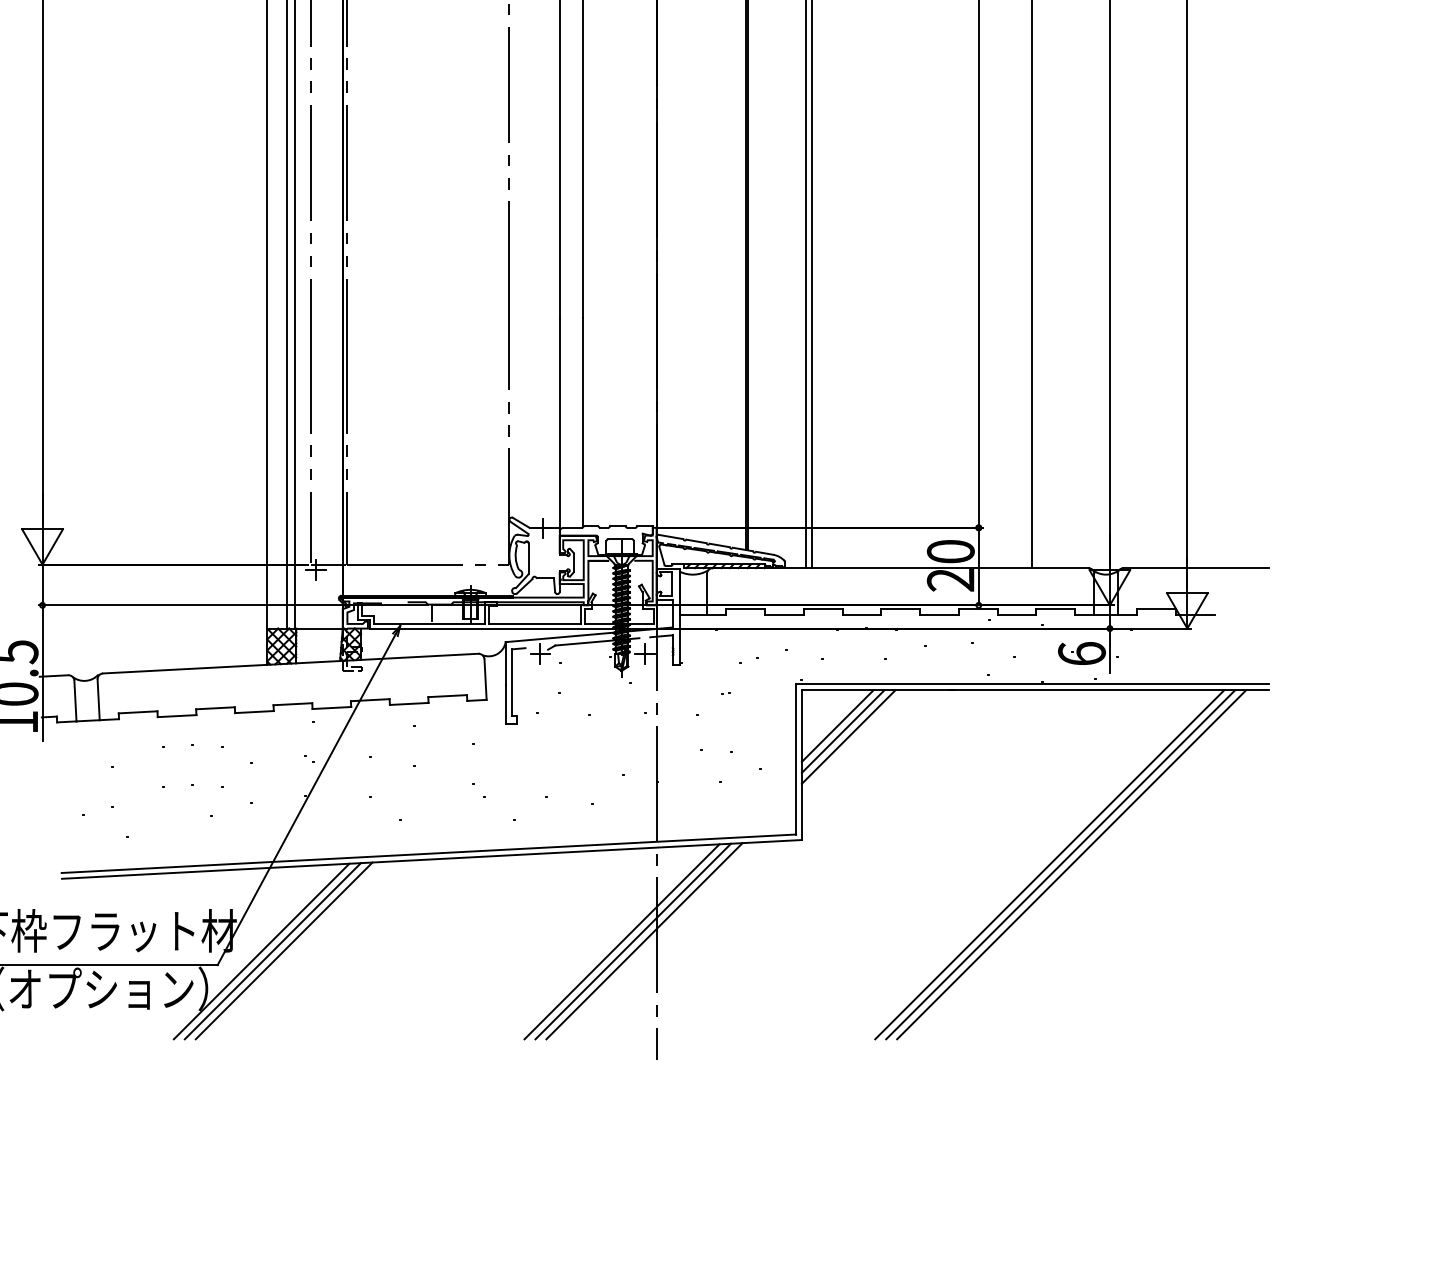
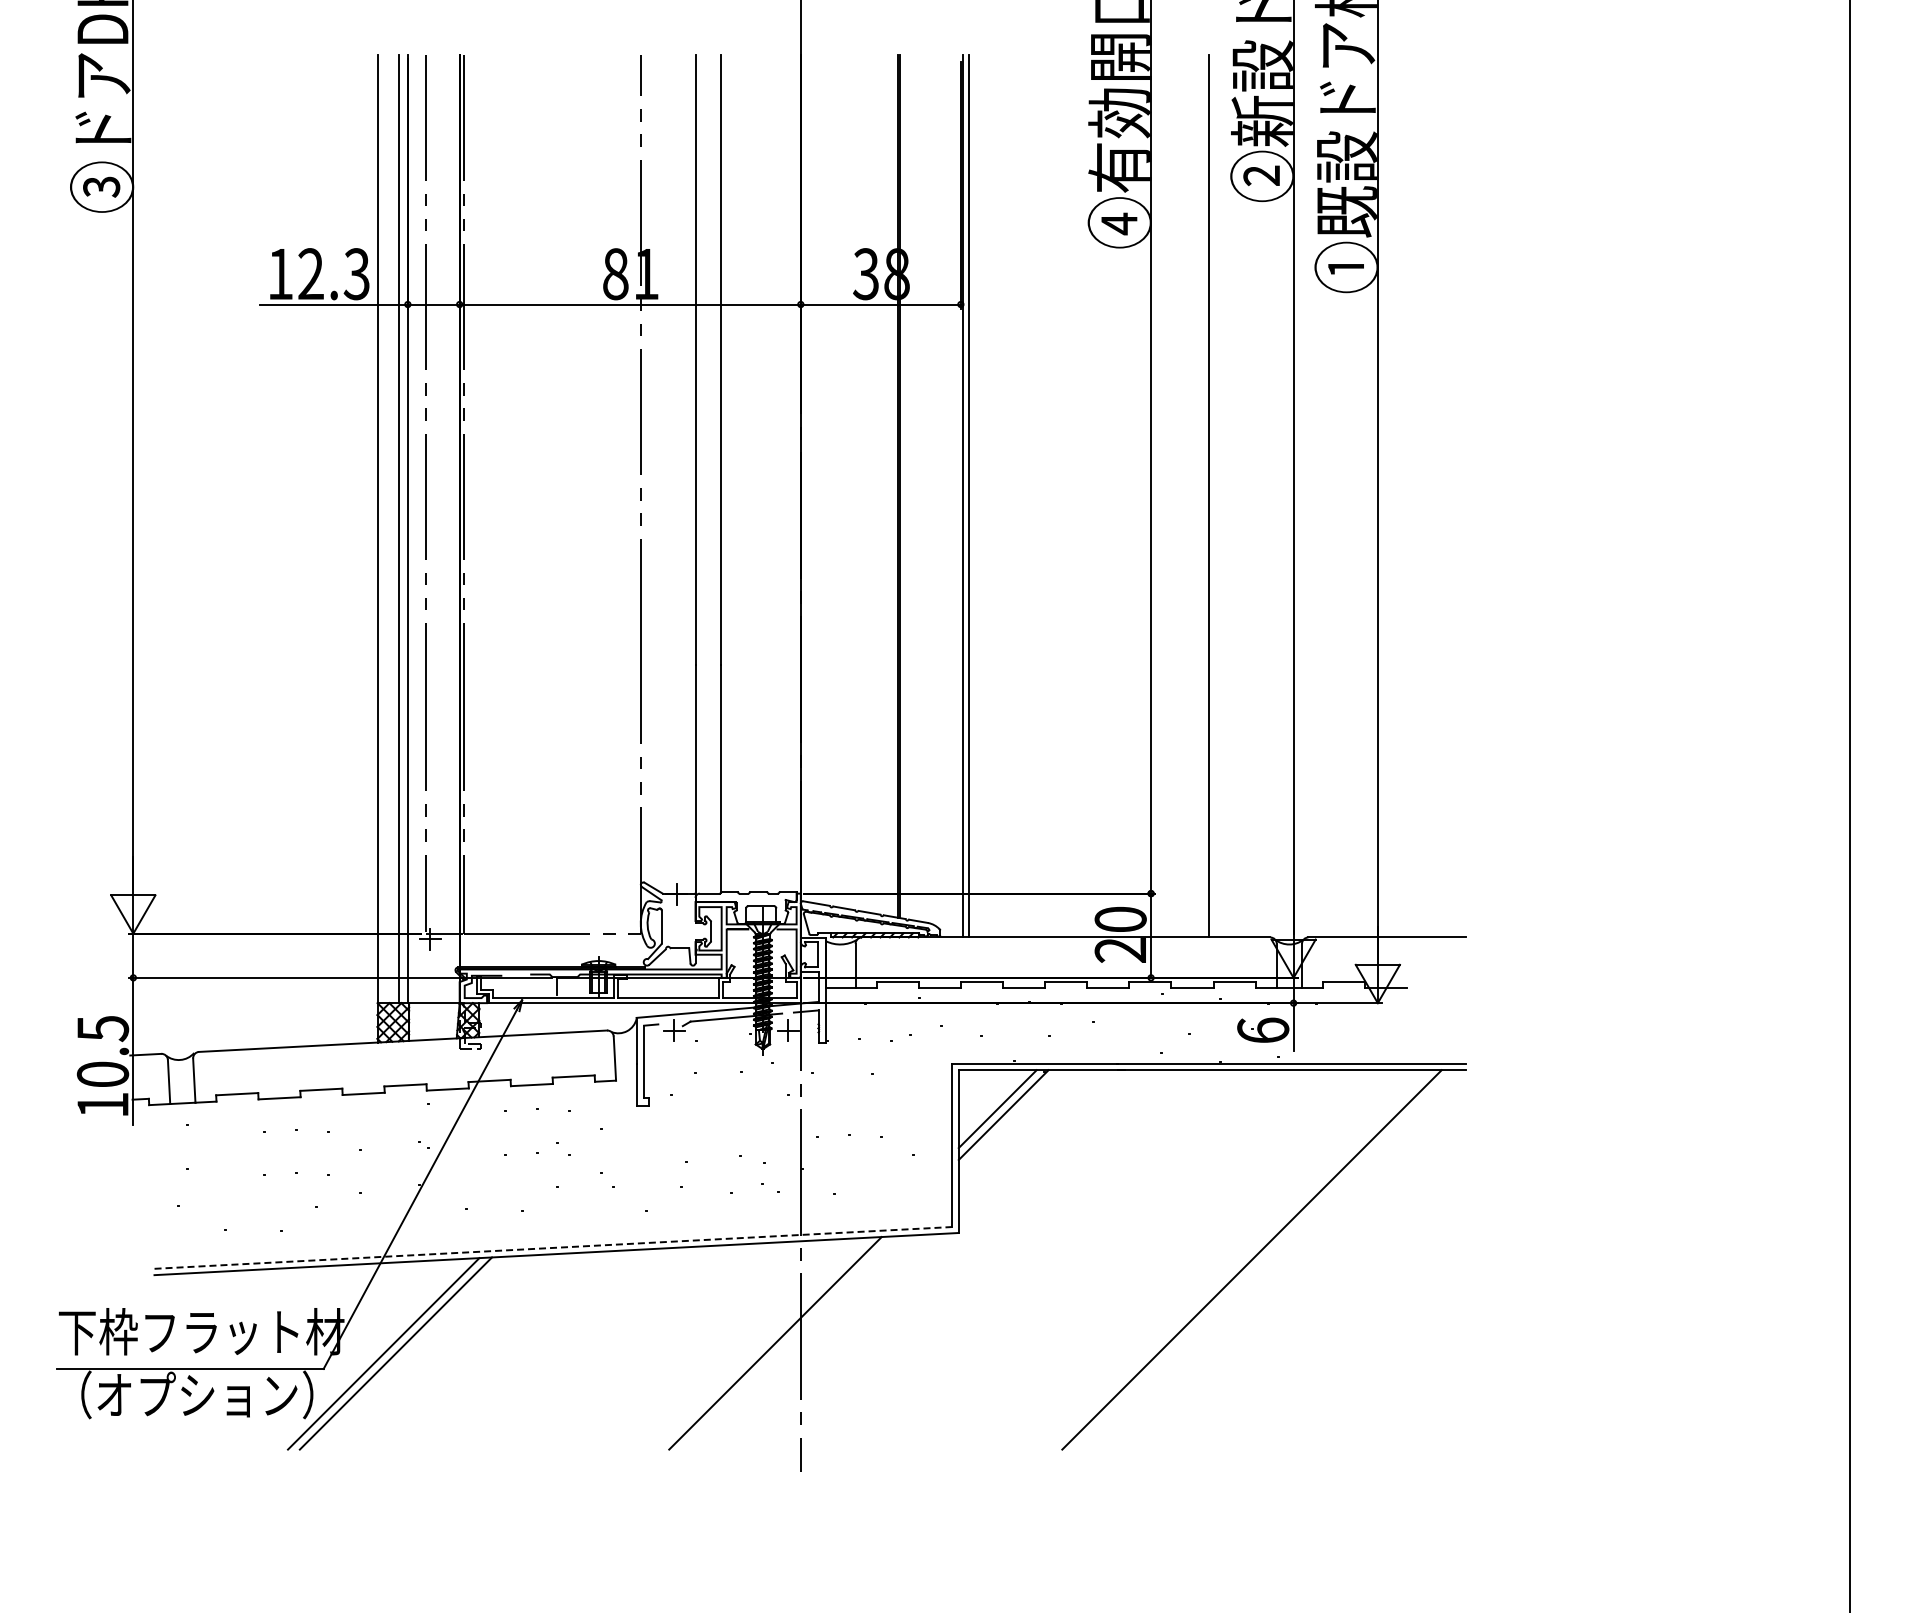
line: (848, 736) -> (1009, 1120), removed
line: (429, 853) -> (553, 1247), solid -> dashed
line: (1049, 864) -> (1227, 1259), removed
line: (1060, 864) -> (1239, 1259), removed
line: (644, 940) -> (787, 1342), removed
line: (622, 941) -> (763, 1343), removed
line: (261, 950) -> (371, 1353), removed

